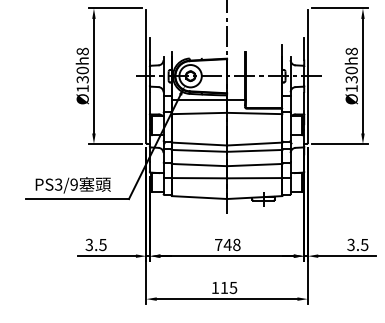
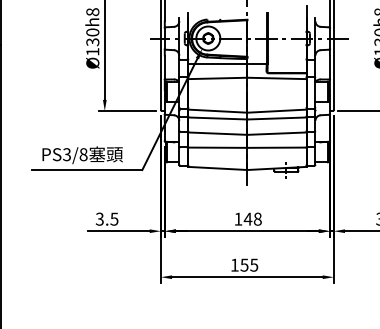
text: (73, 184) -> (82, 154), PS3/9 -> PS3/8
text: (218, 244) -> (238, 218), 748 -> 148
text: (224, 288) -> (244, 265), 115 -> 155

